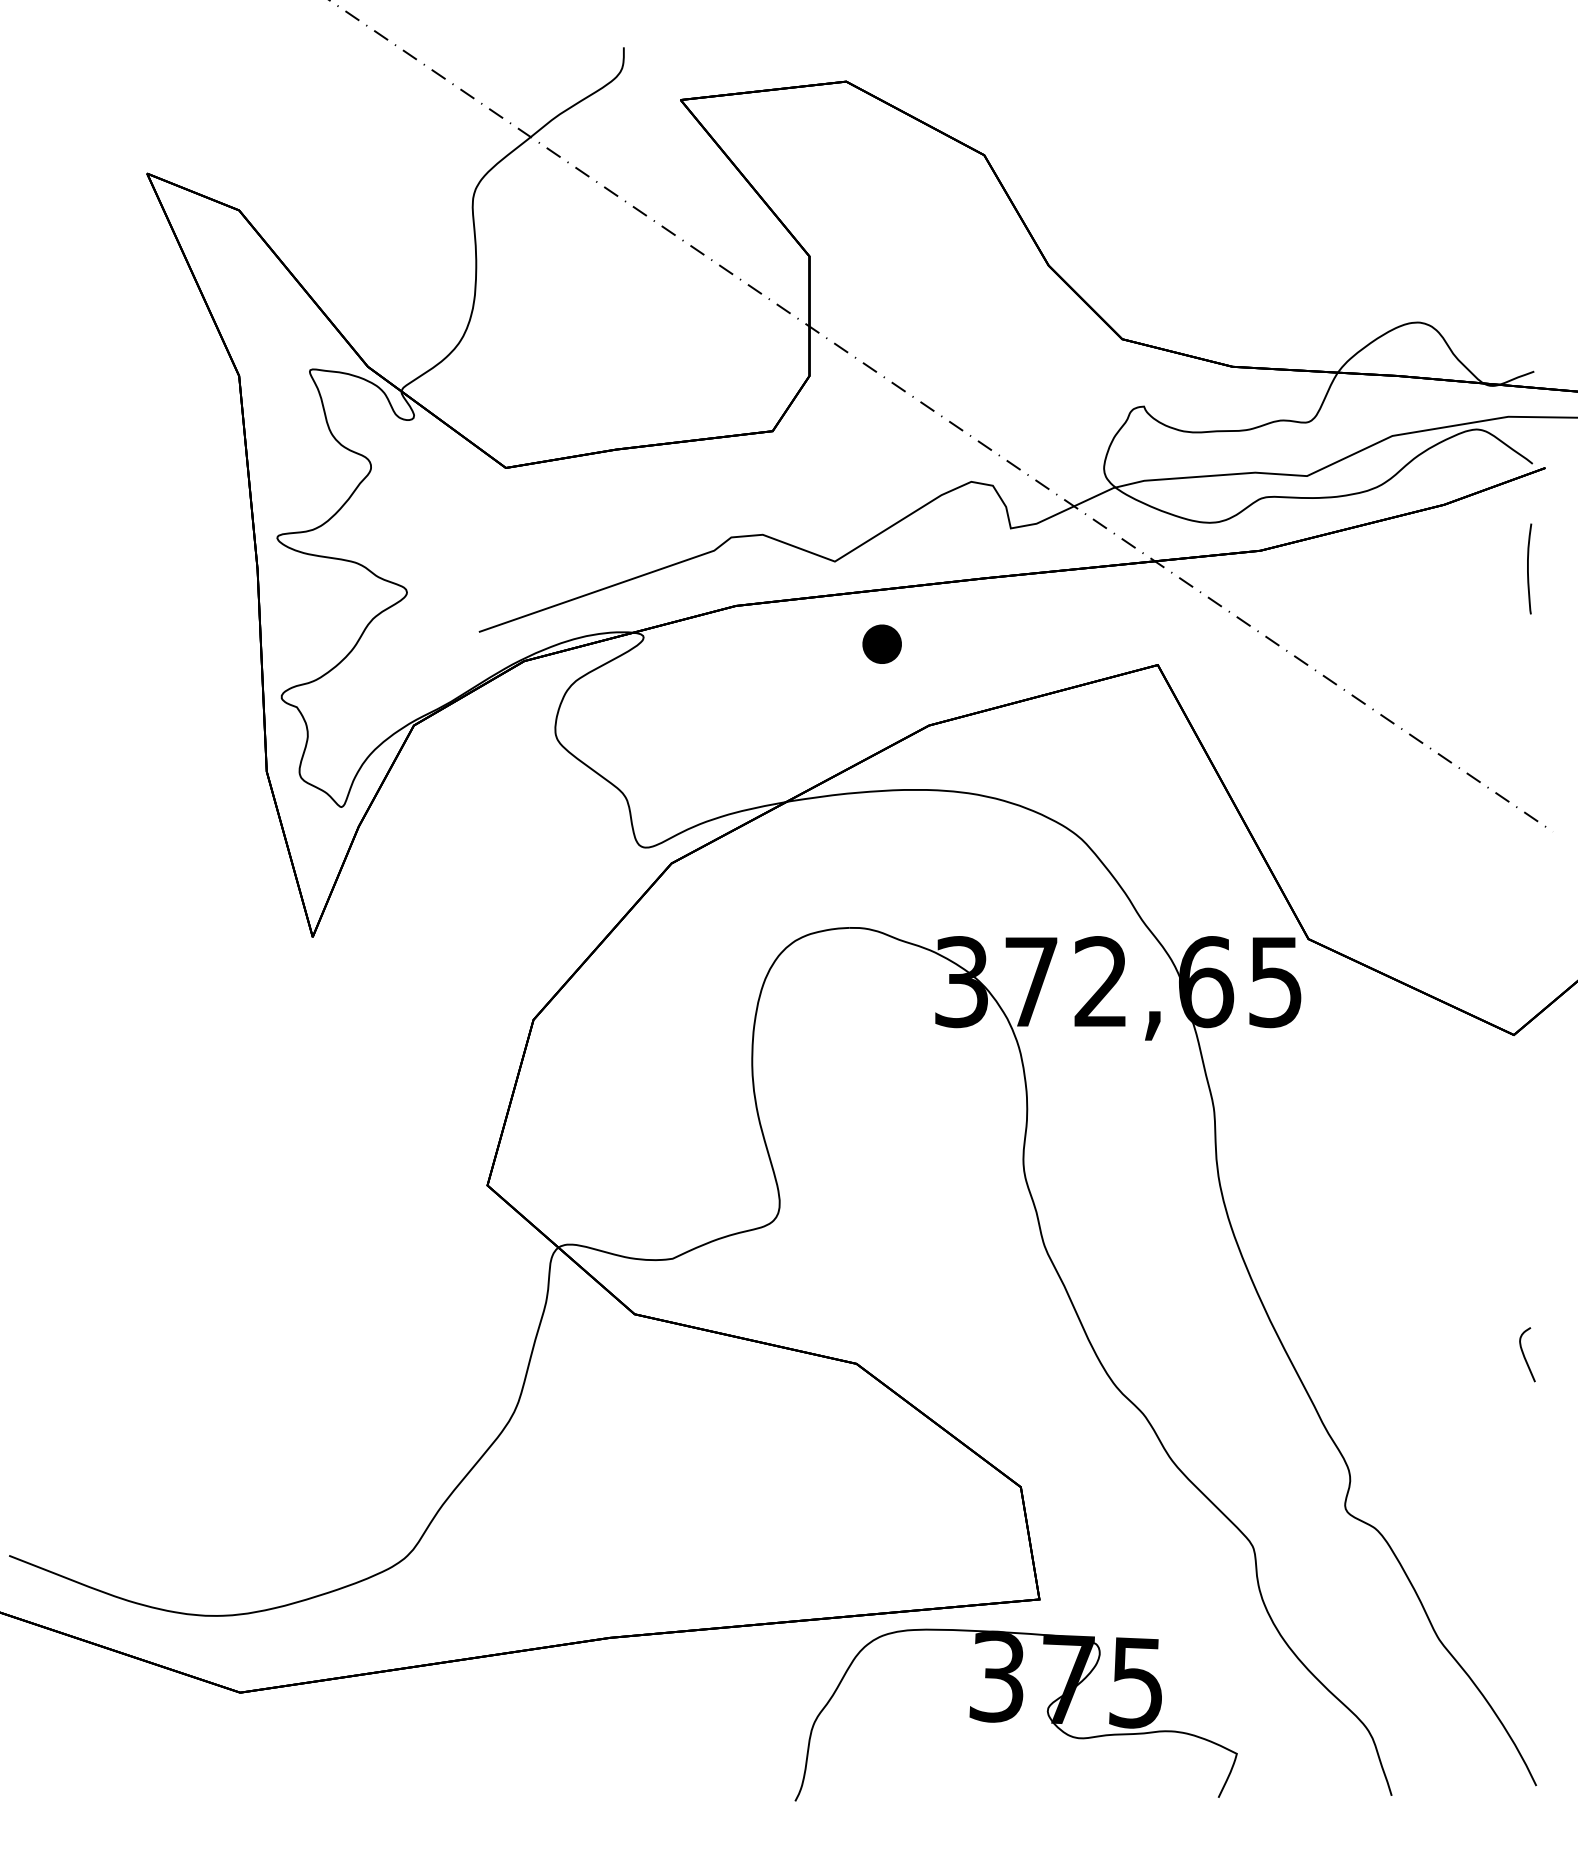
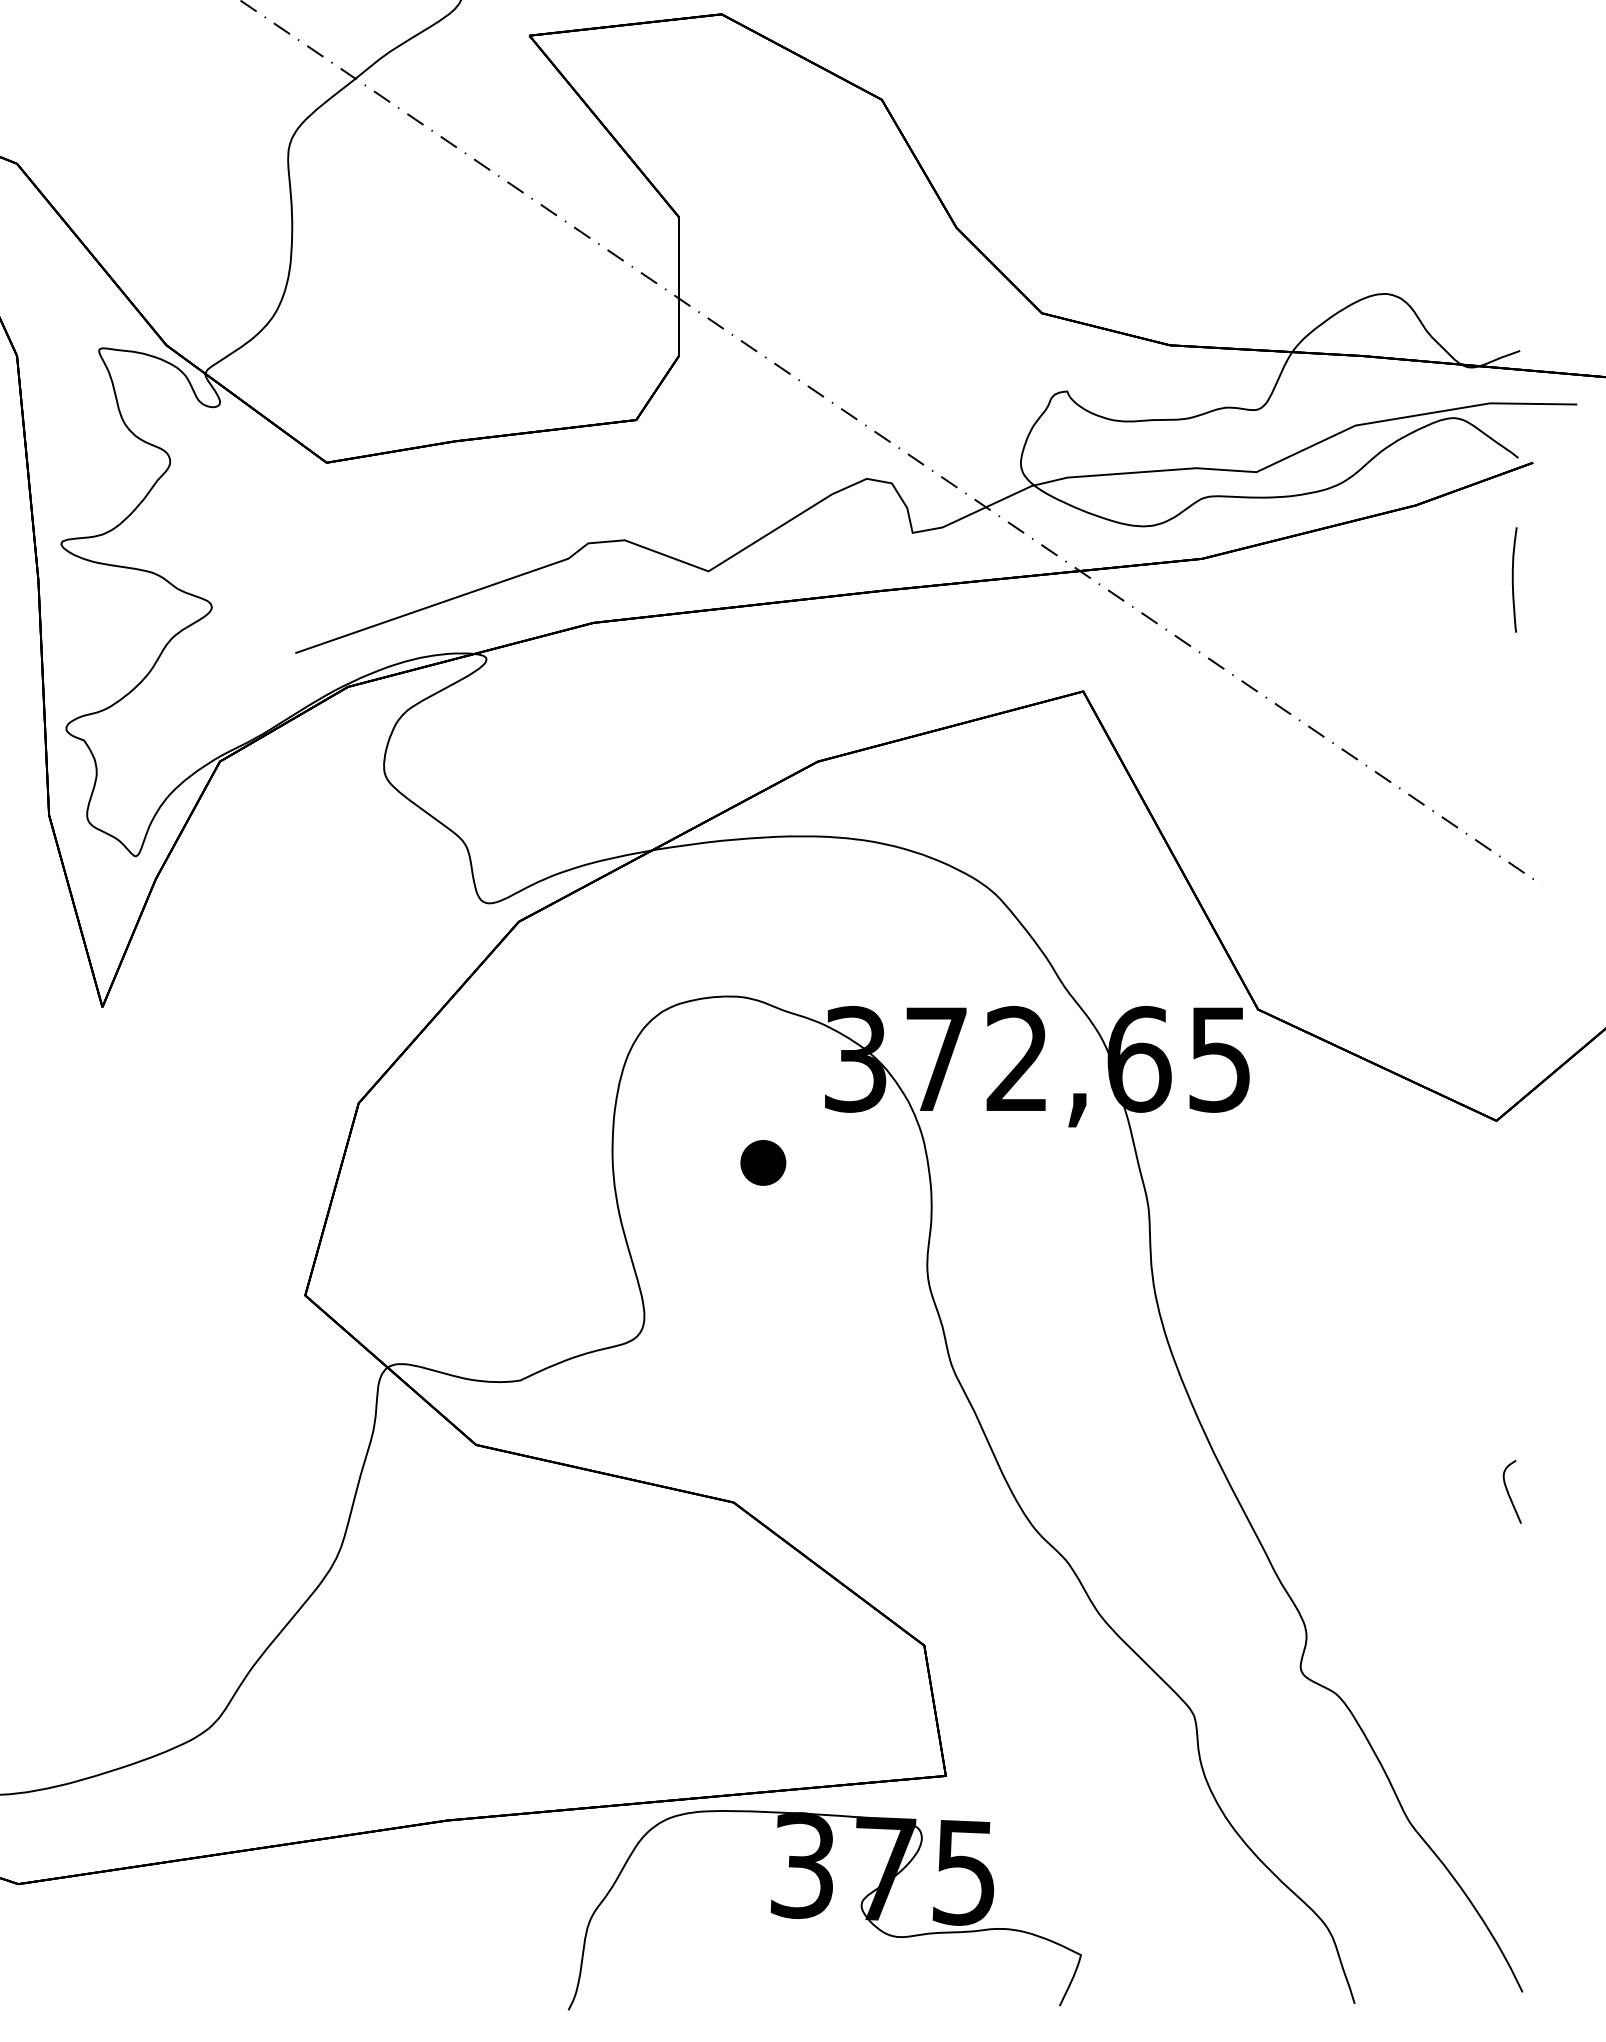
part: (881, 643) -> (762, 1162), moved
part: (1015, 1714) -> (824, 1909), moved

